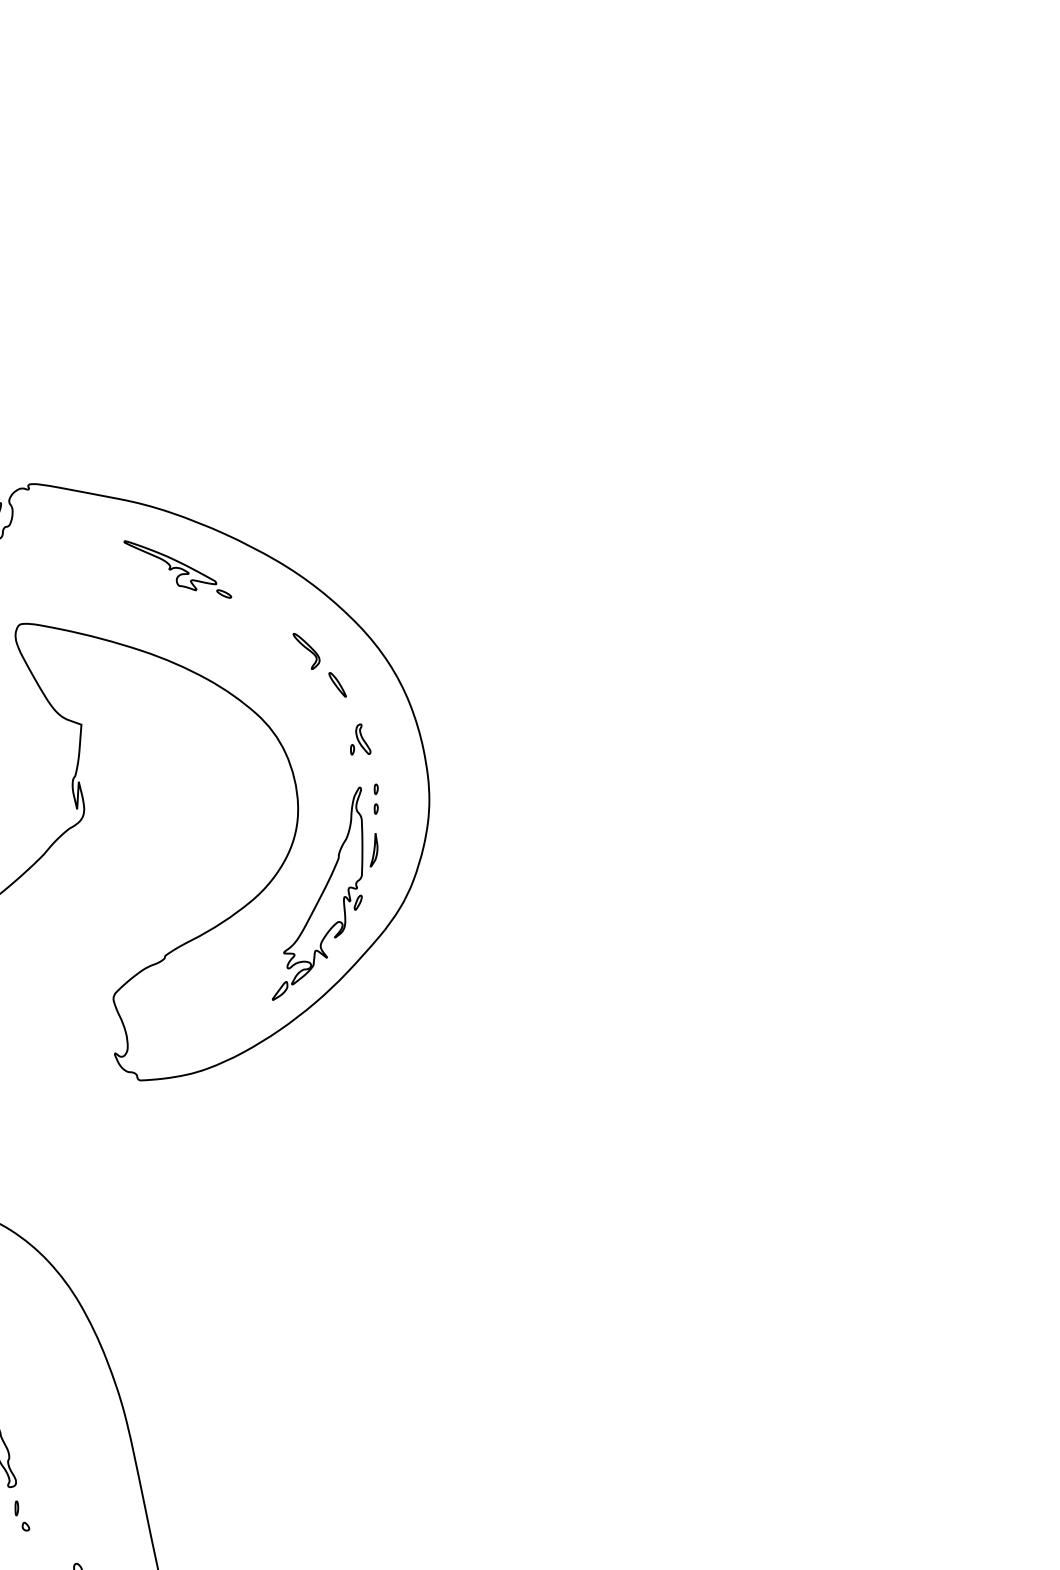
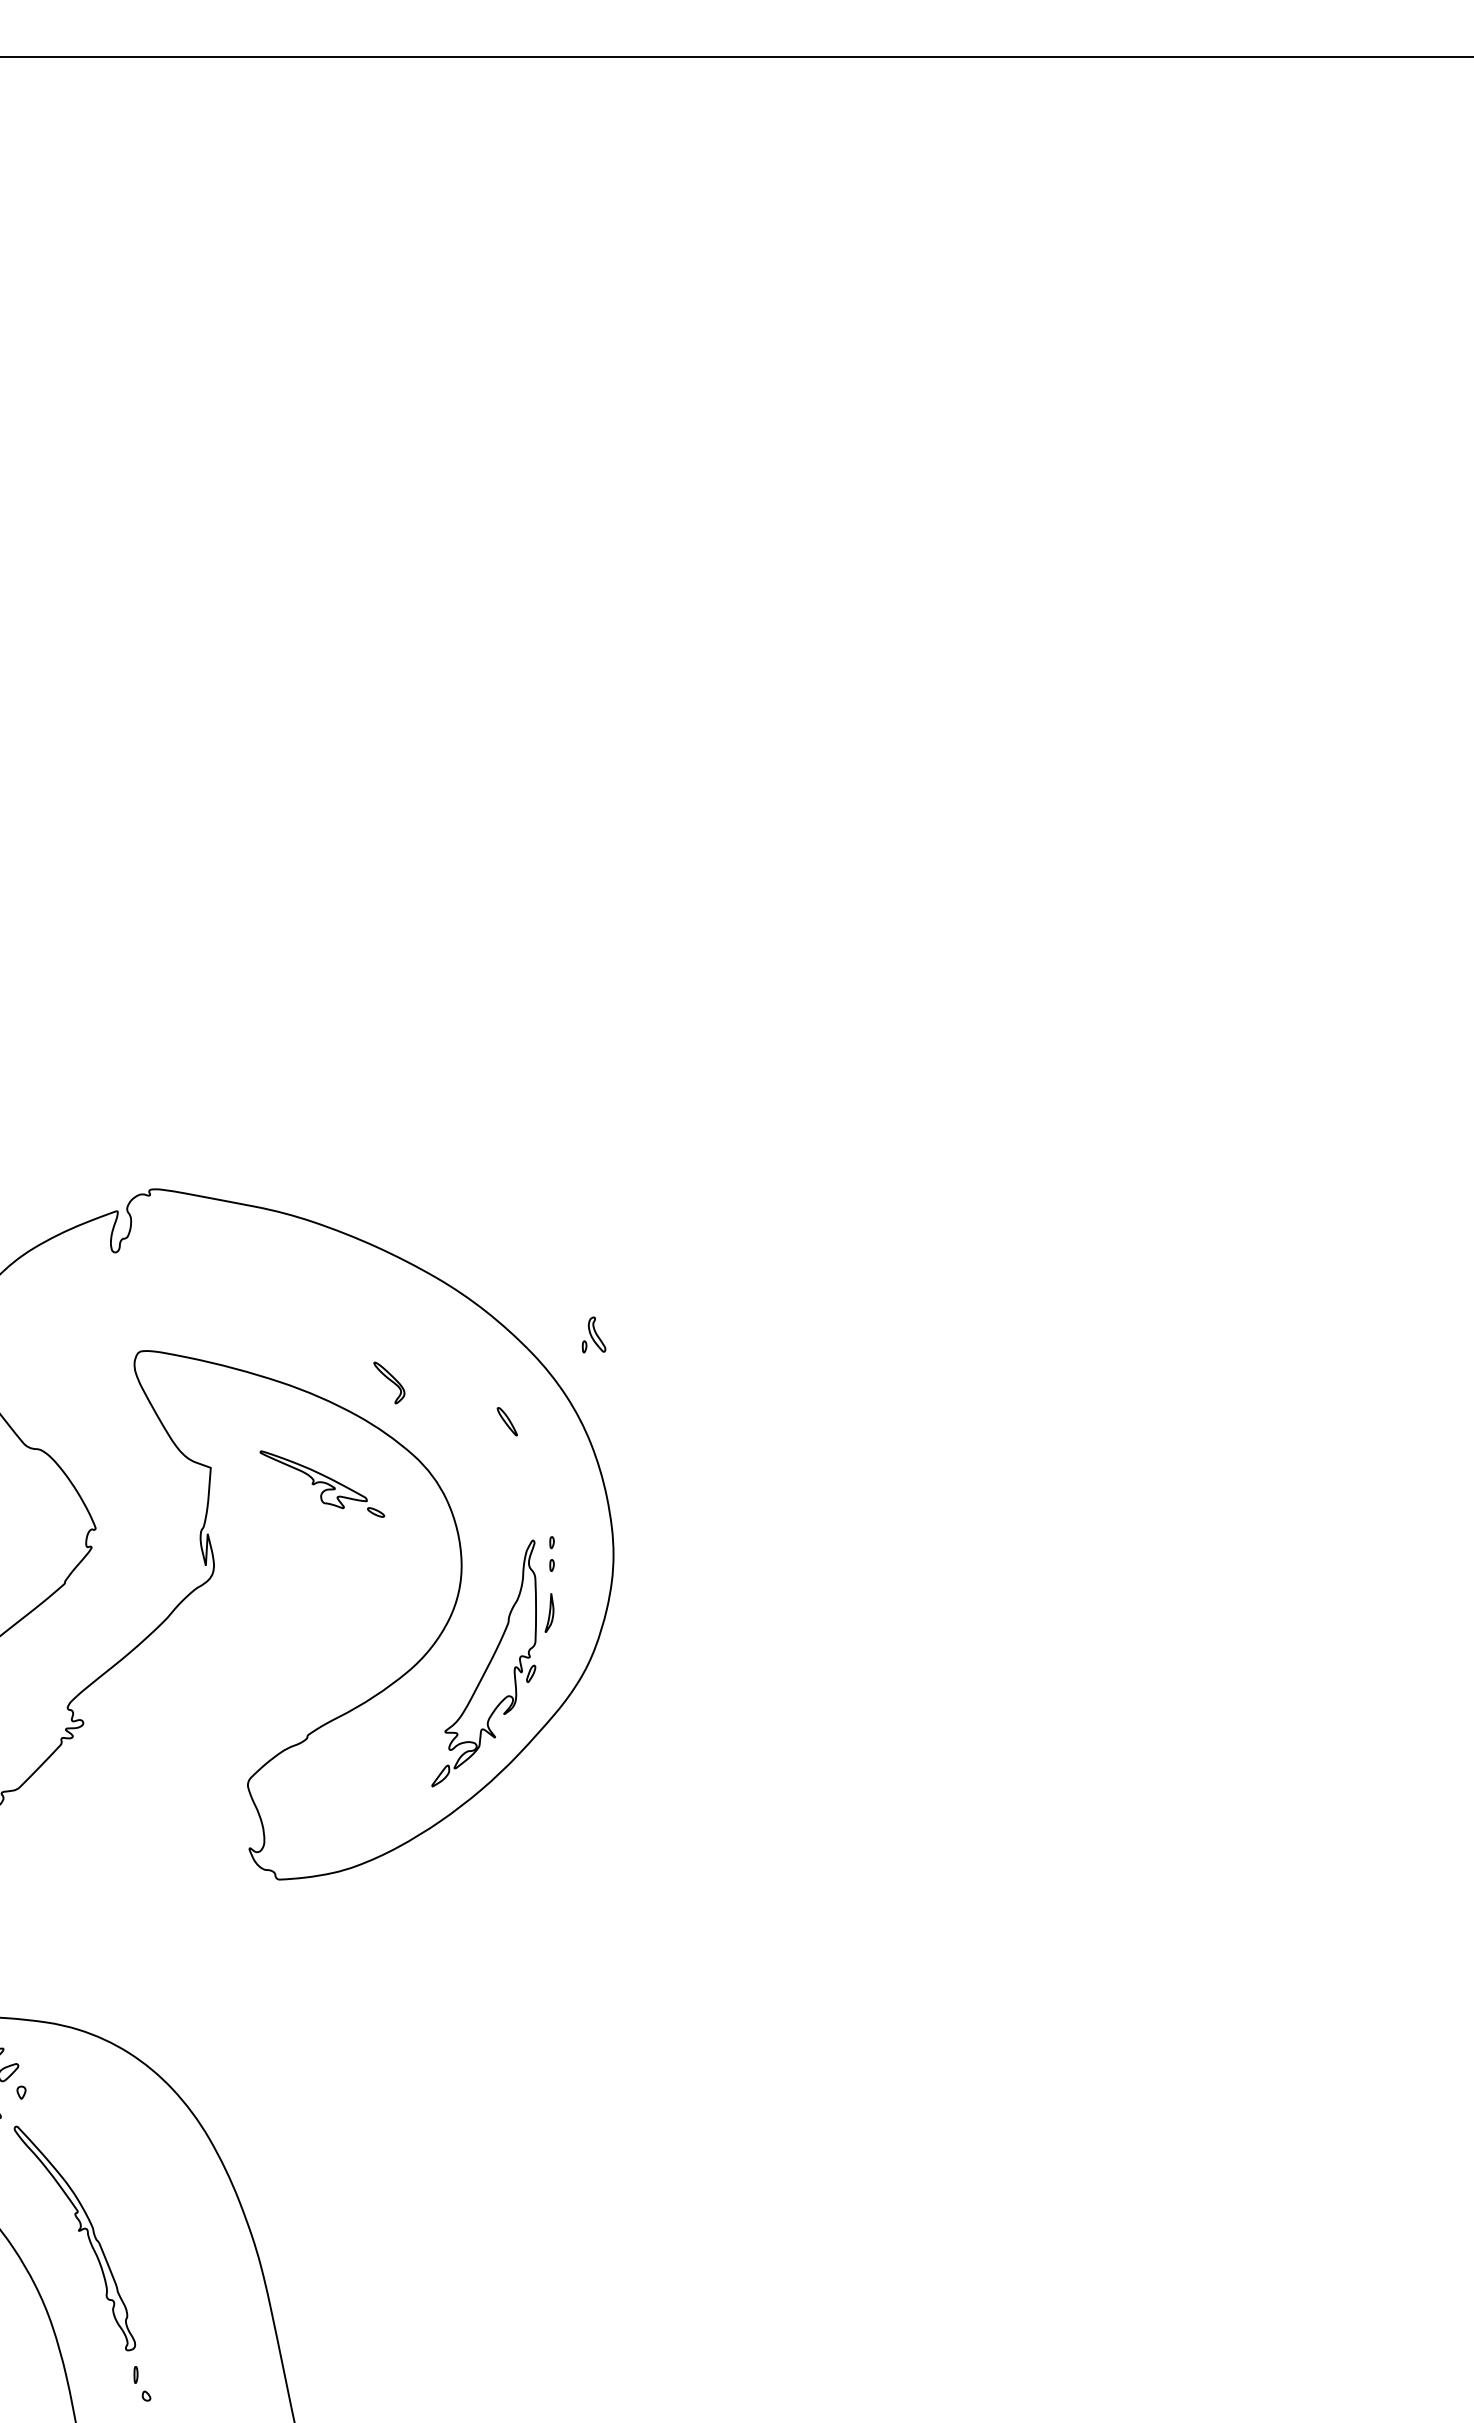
part: (177, 568) -> (322, 1483), moved
part: (306, 651) -> (389, 1382), moved
part: (360, 739) -> (593, 1334), moved

